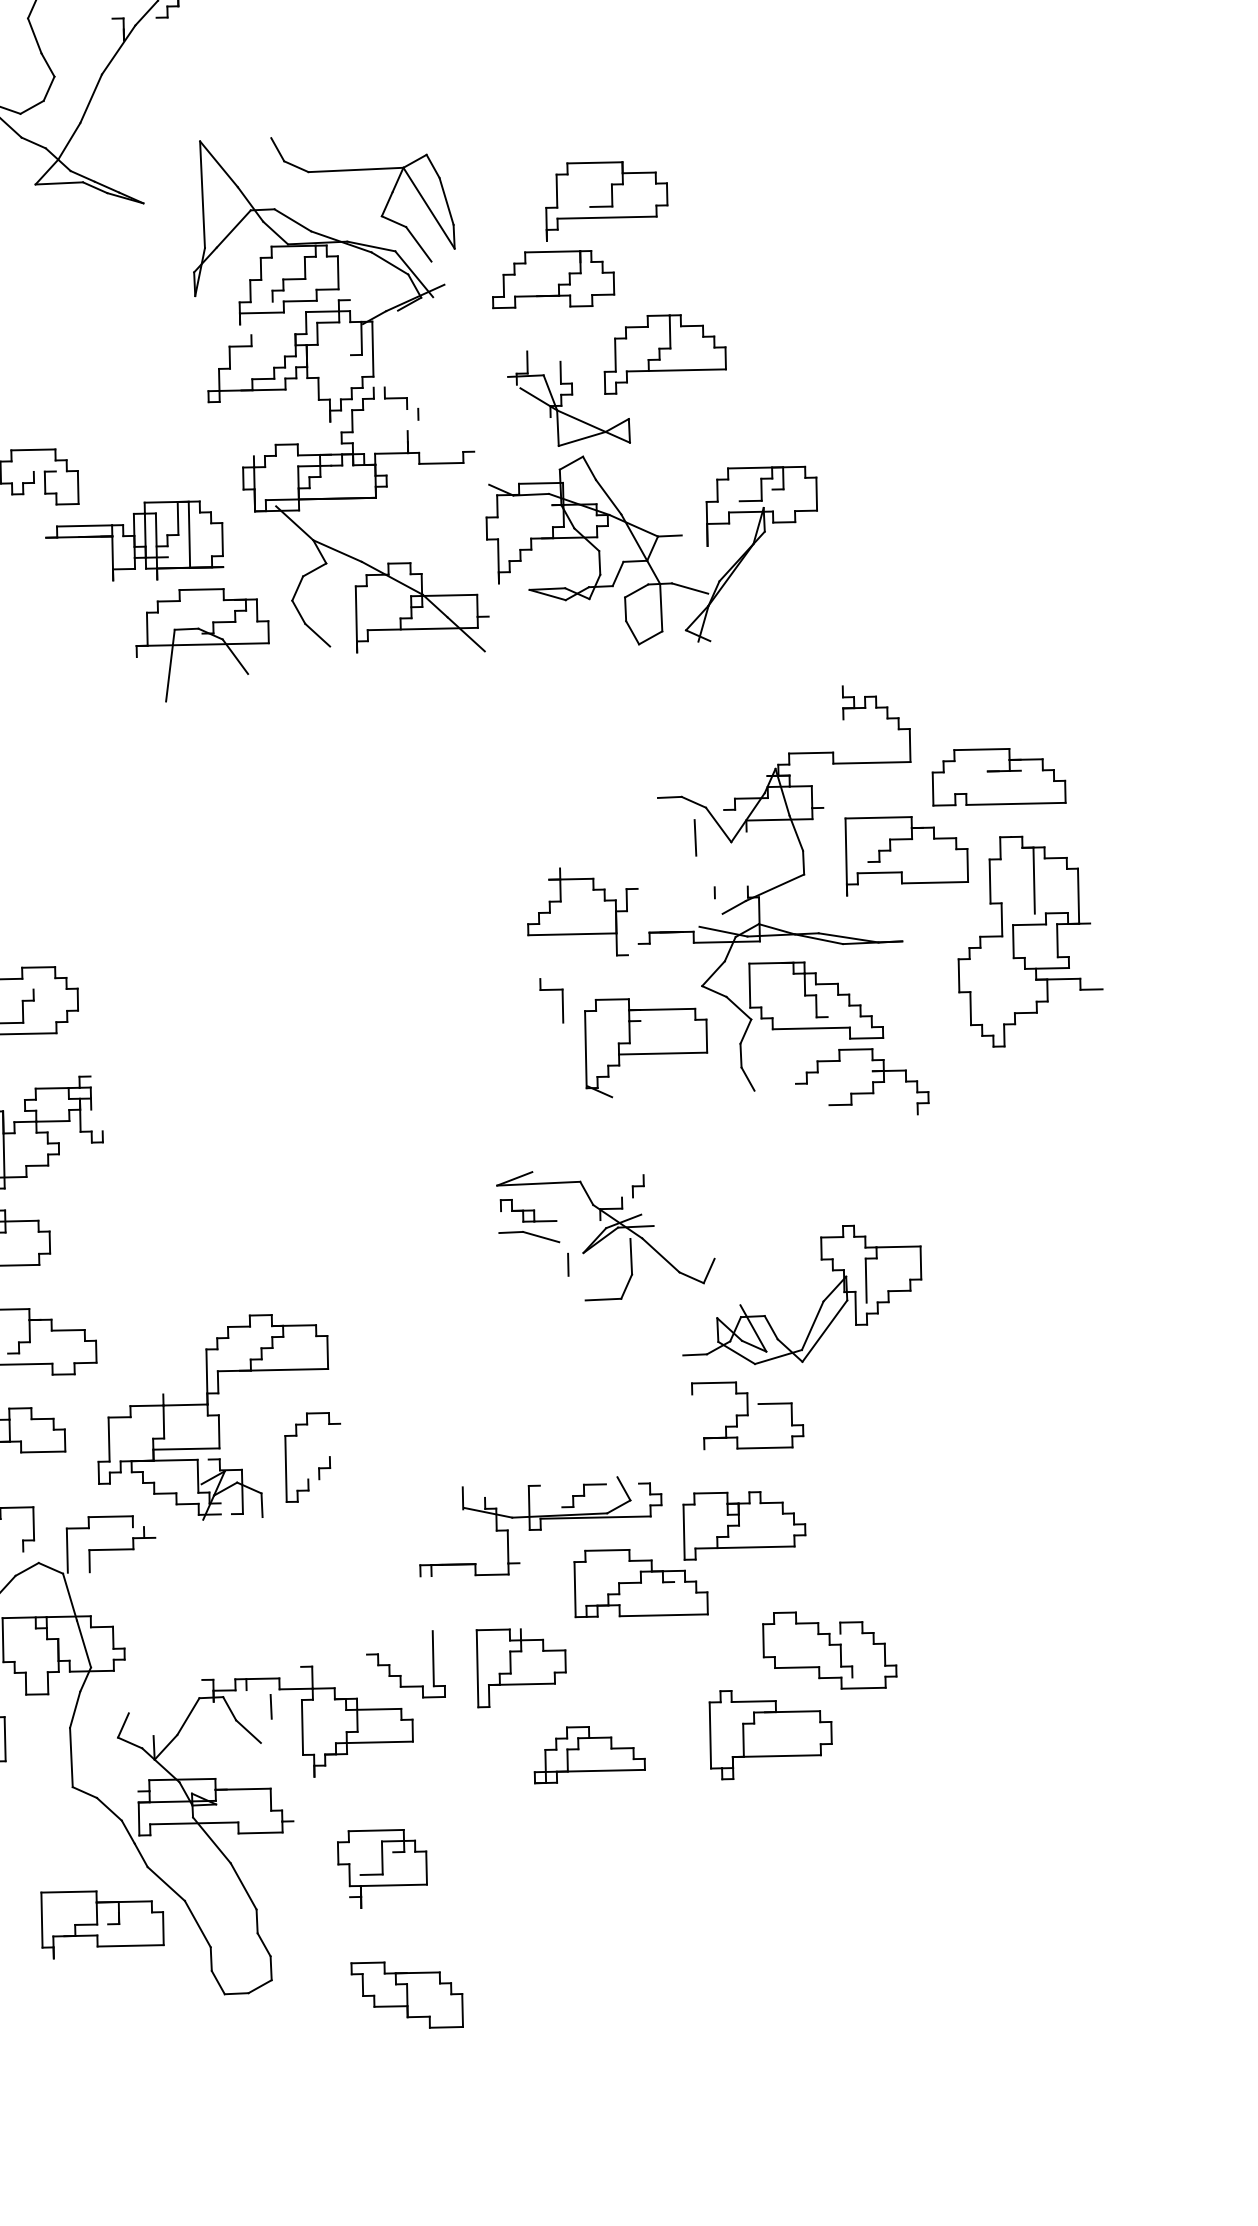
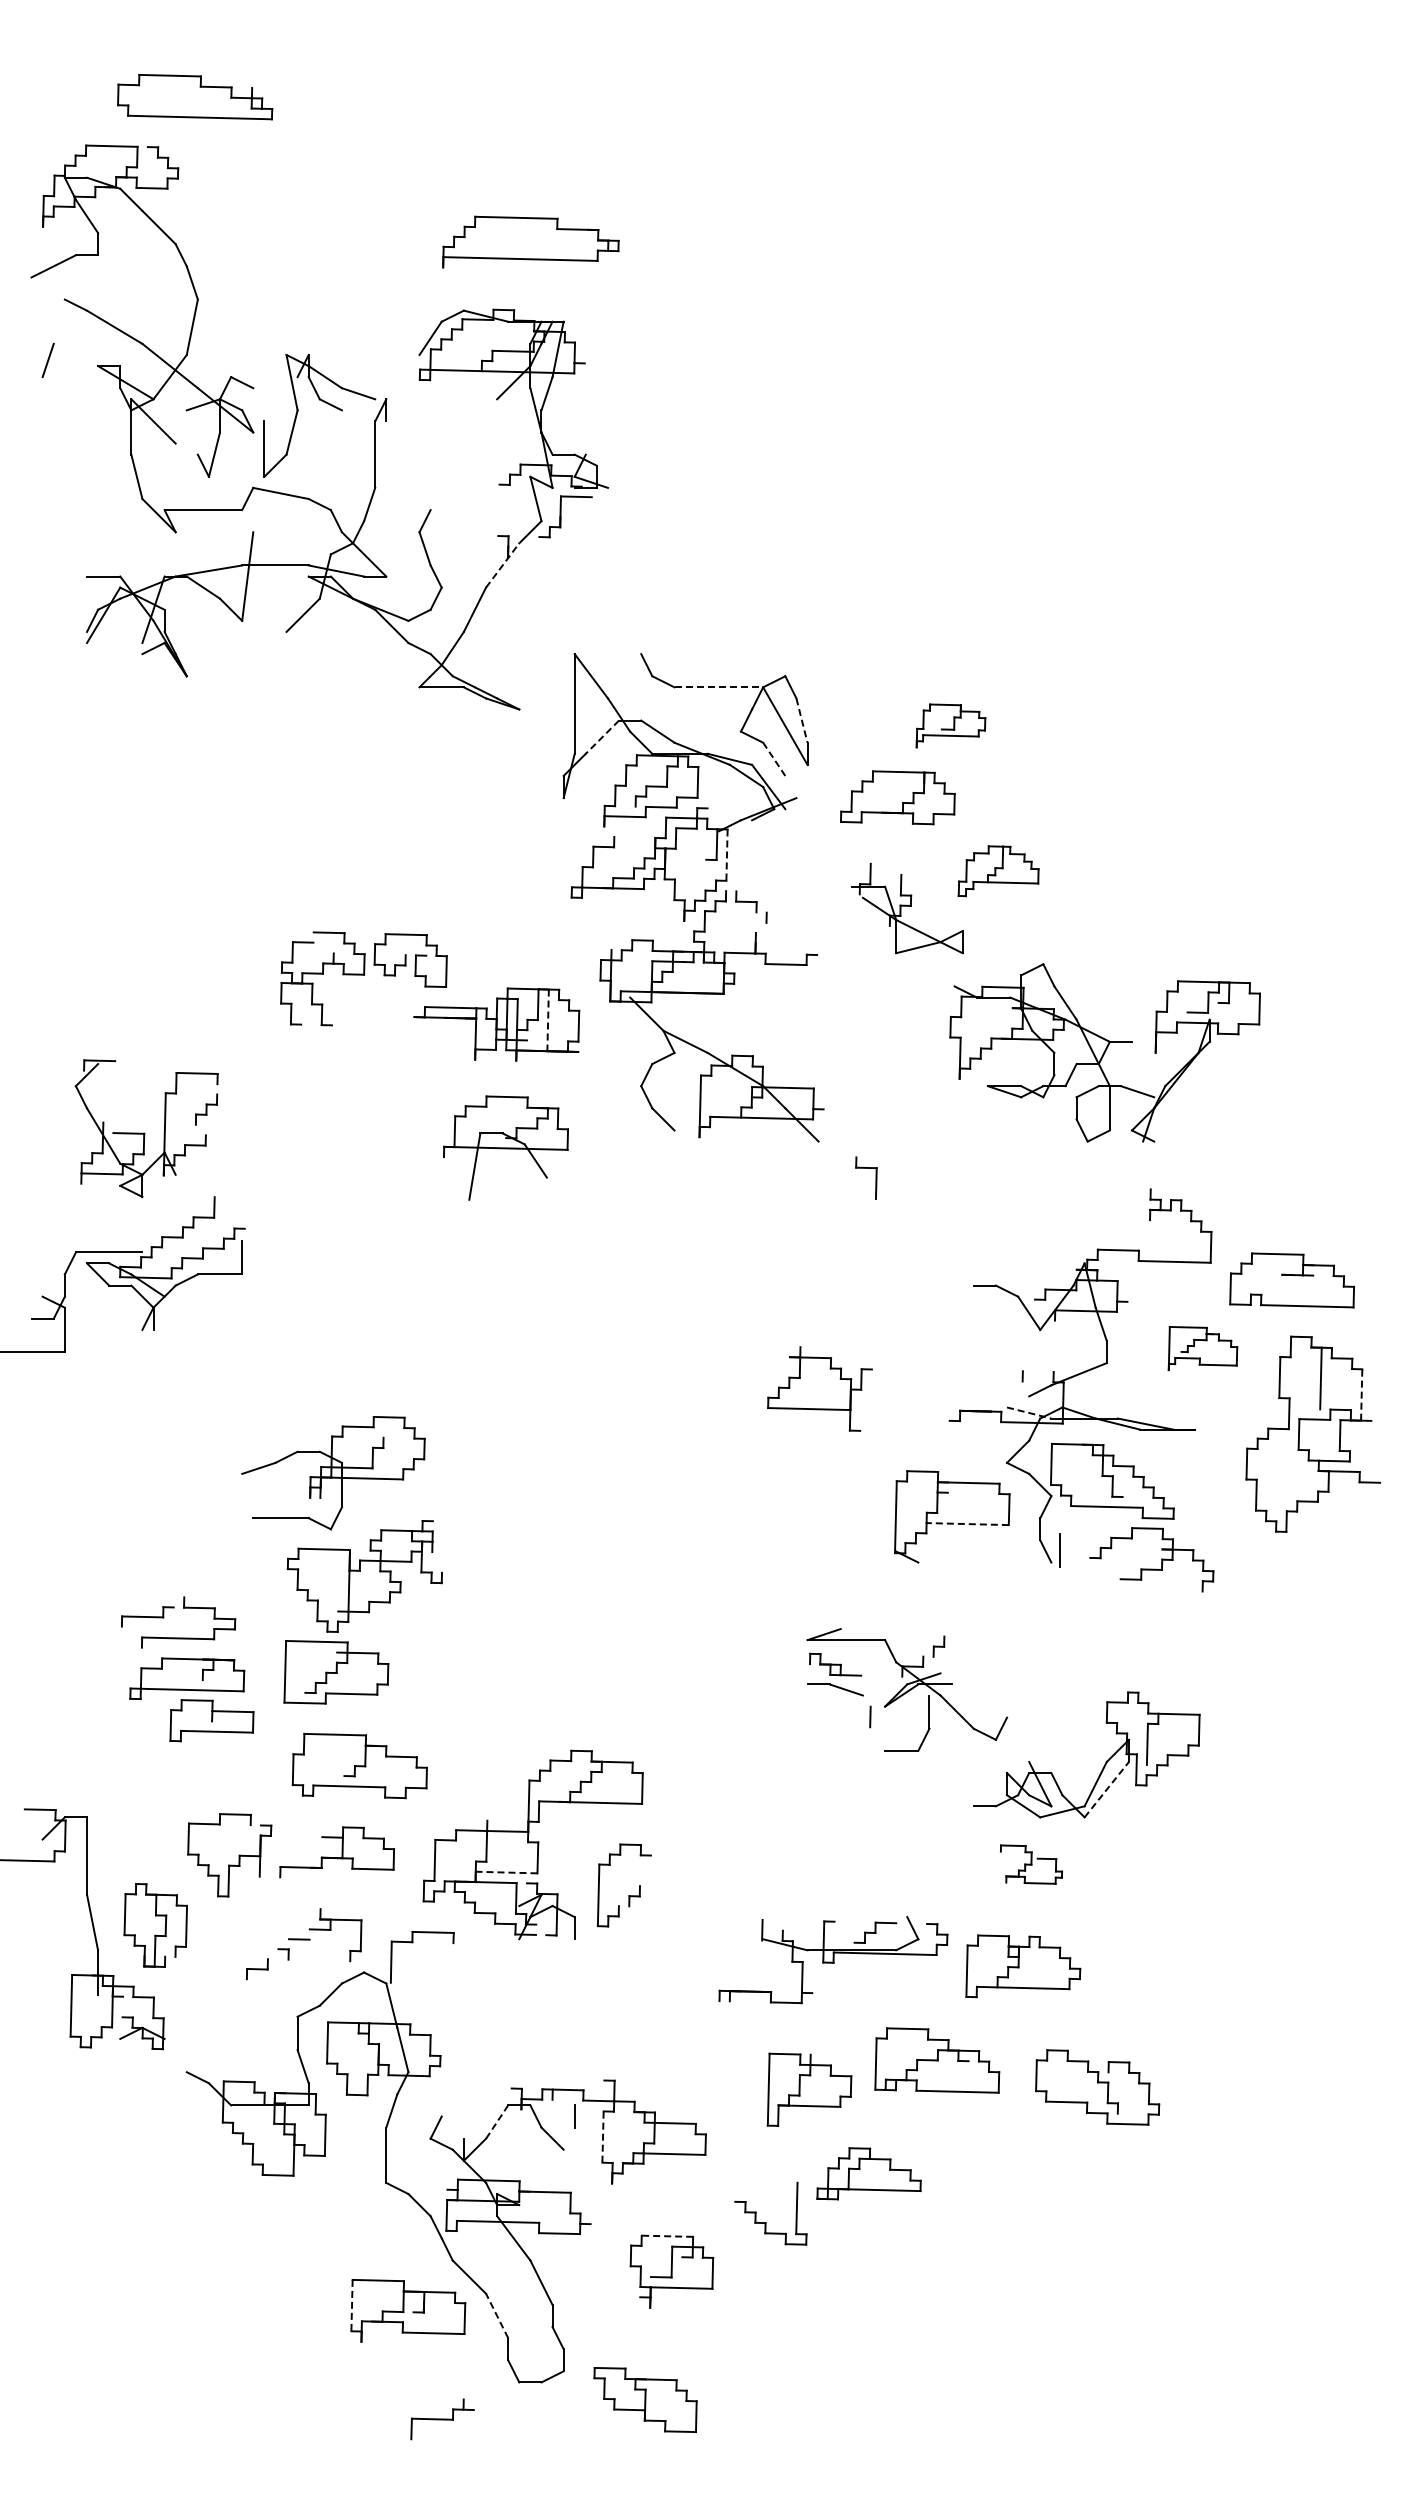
line: (118, 50) -> (502, 565), solid -> dashed
line: (356, 170) -> (719, 687), solid -> dashed
part: (605, 199) -> (950, 725), size x0.6
line: (446, 201) -> (801, 720), solid -> dashed
line: (233, 229) -> (602, 737), solid -> dashed
line: (419, 244) -> (774, 759), solid -> dashed
line: (373, 349) -> (727, 855), solid -> dashed
part: (664, 352) -> (998, 870), size x0.7
line: (189, 534) -> (548, 1020), solid -> dashed
part: (652, 548) -> (1104, 1052), moved
part: (202, 643) -> (505, 1147), moved
line: (694, 838) -> (1059, 1550), moved
part: (905, 854) -> (1202, 1348), size x0.6
line: (1078, 895) -> (1361, 1394), solid -> dashed
part: (582, 911) -> (819, 1388), moved
line: (723, 932) -> (1029, 1413), solid -> dashed
part: (551, 990) -> (866, 1168), moved
line: (662, 1054) -> (967, 1524), solid -> dashed
line: (825, 1330) -> (1107, 1789), solid -> dashed
part: (747, 1414) -> (1031, 1864), size x0.6
line: (186, 1448) -> (506, 1872), solid -> dashed
part: (122, 1549) -> (442, 2419), moved
part: (640, 1582) -> (937, 2060), moved
part: (401, 1675) -> (766, 2222), moved
line: (188, 1717) -> (497, 2122), solid -> dashed
line: (303, 1727) -> (603, 2137), solid -> dashed
part: (770, 1733) -> (1039, 2162), removed
line: (376, 1830) -> (667, 2236), solid -> dashed
line: (42, 1919) -> (352, 2305), solid -> dashed
line: (198, 1923) -> (497, 2315), solid -> dashed
part: (407, 1994) -> (645, 2399), moved

